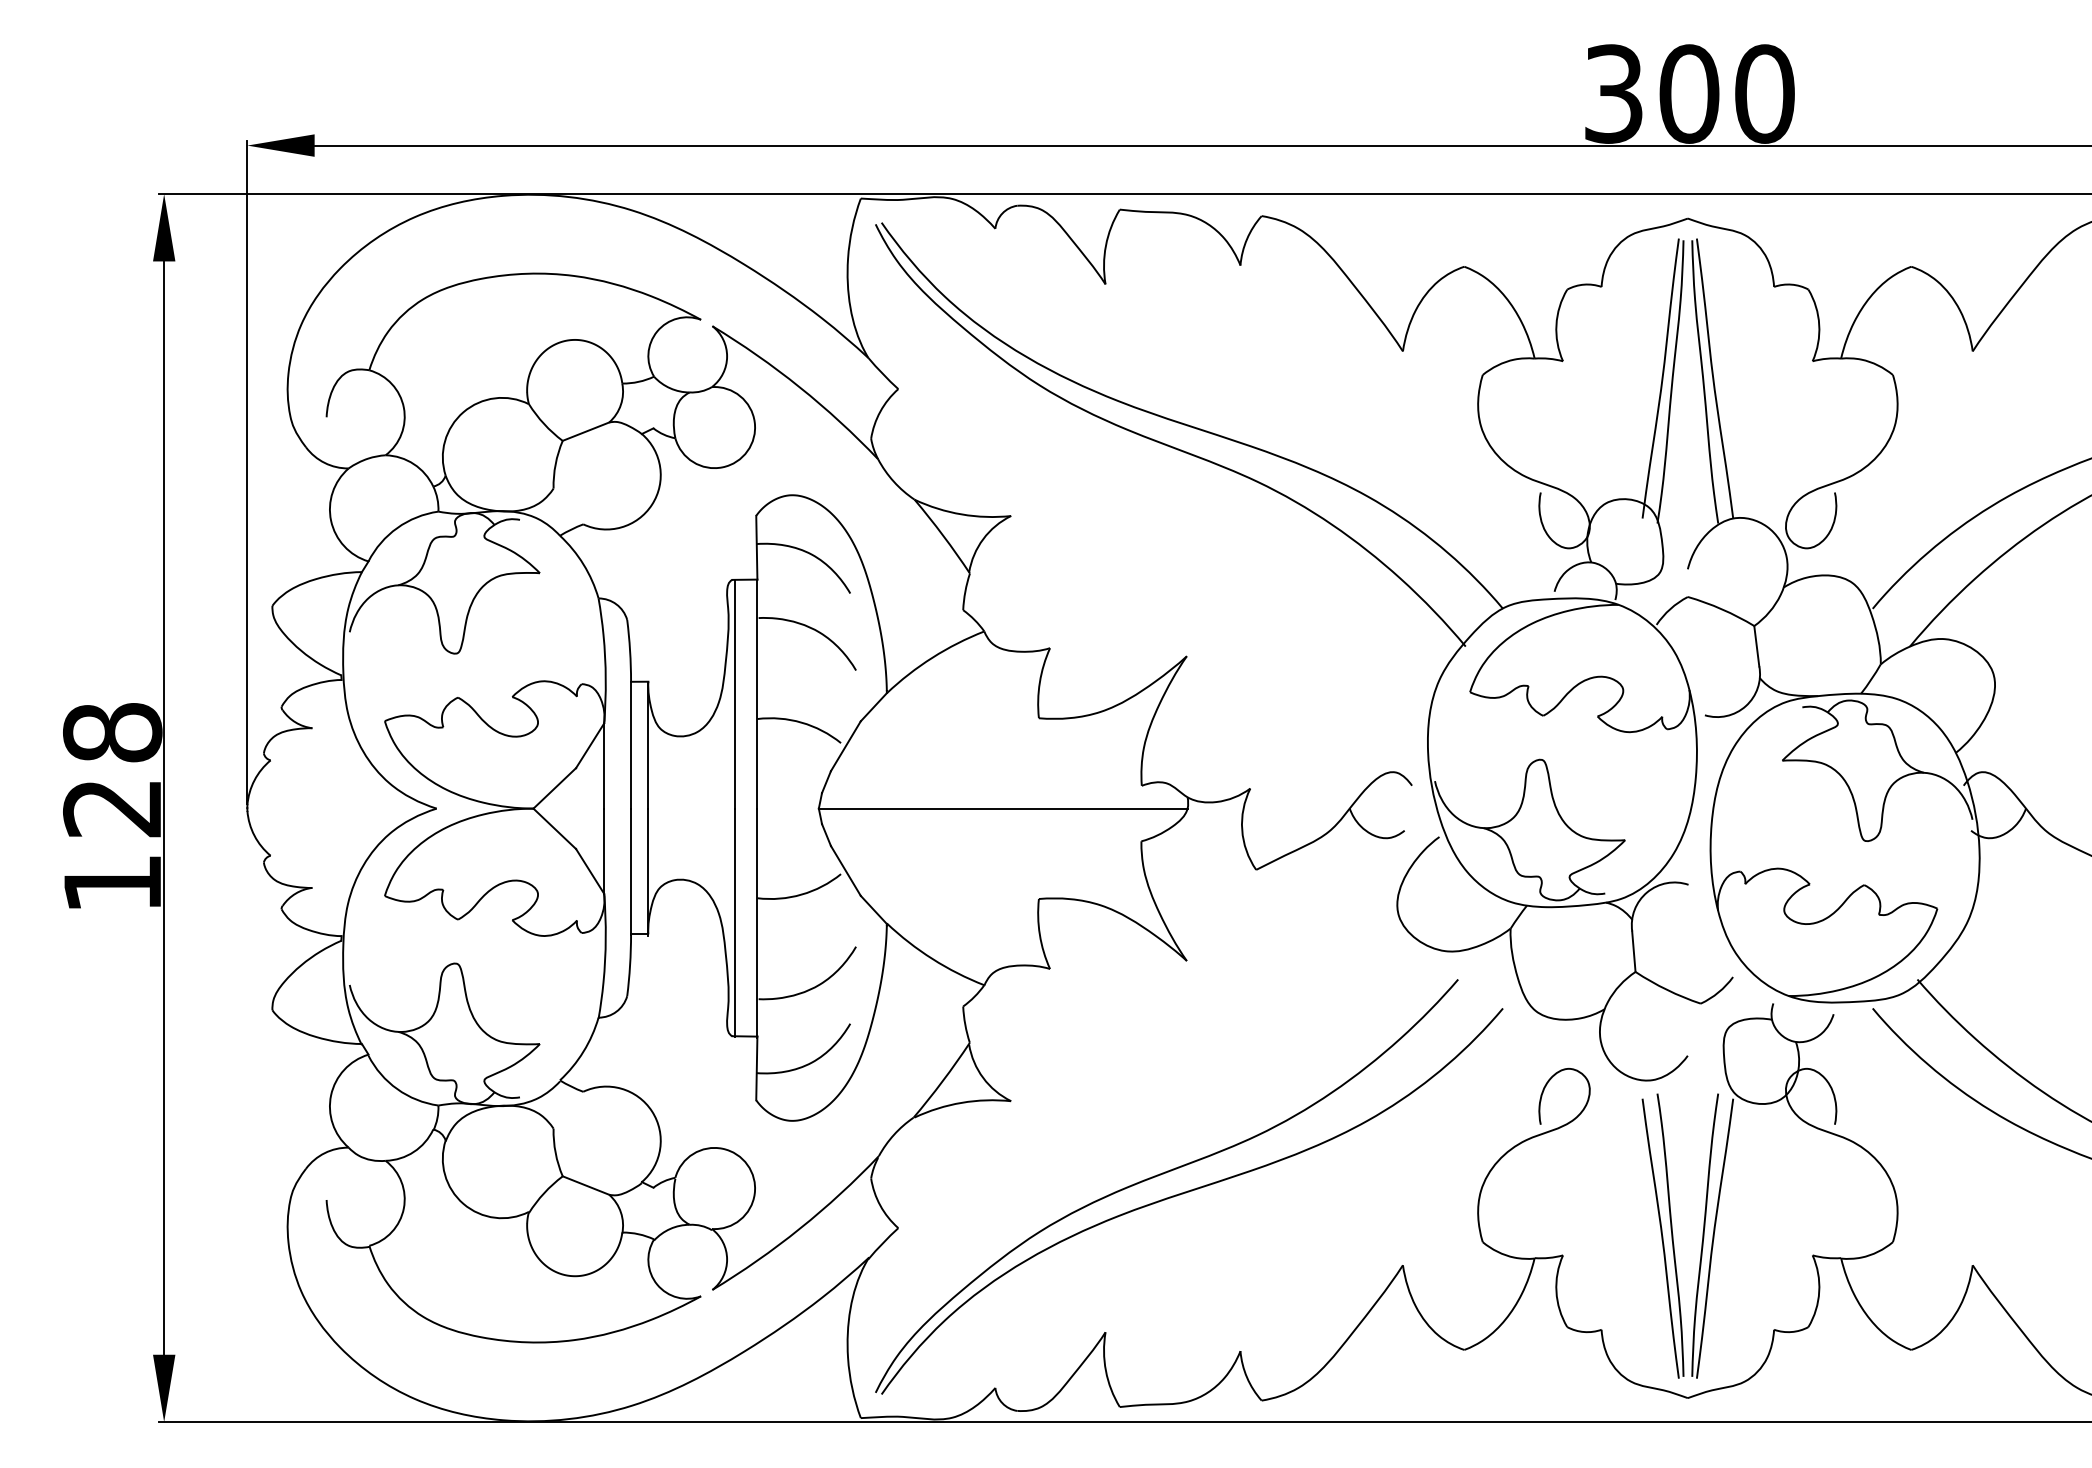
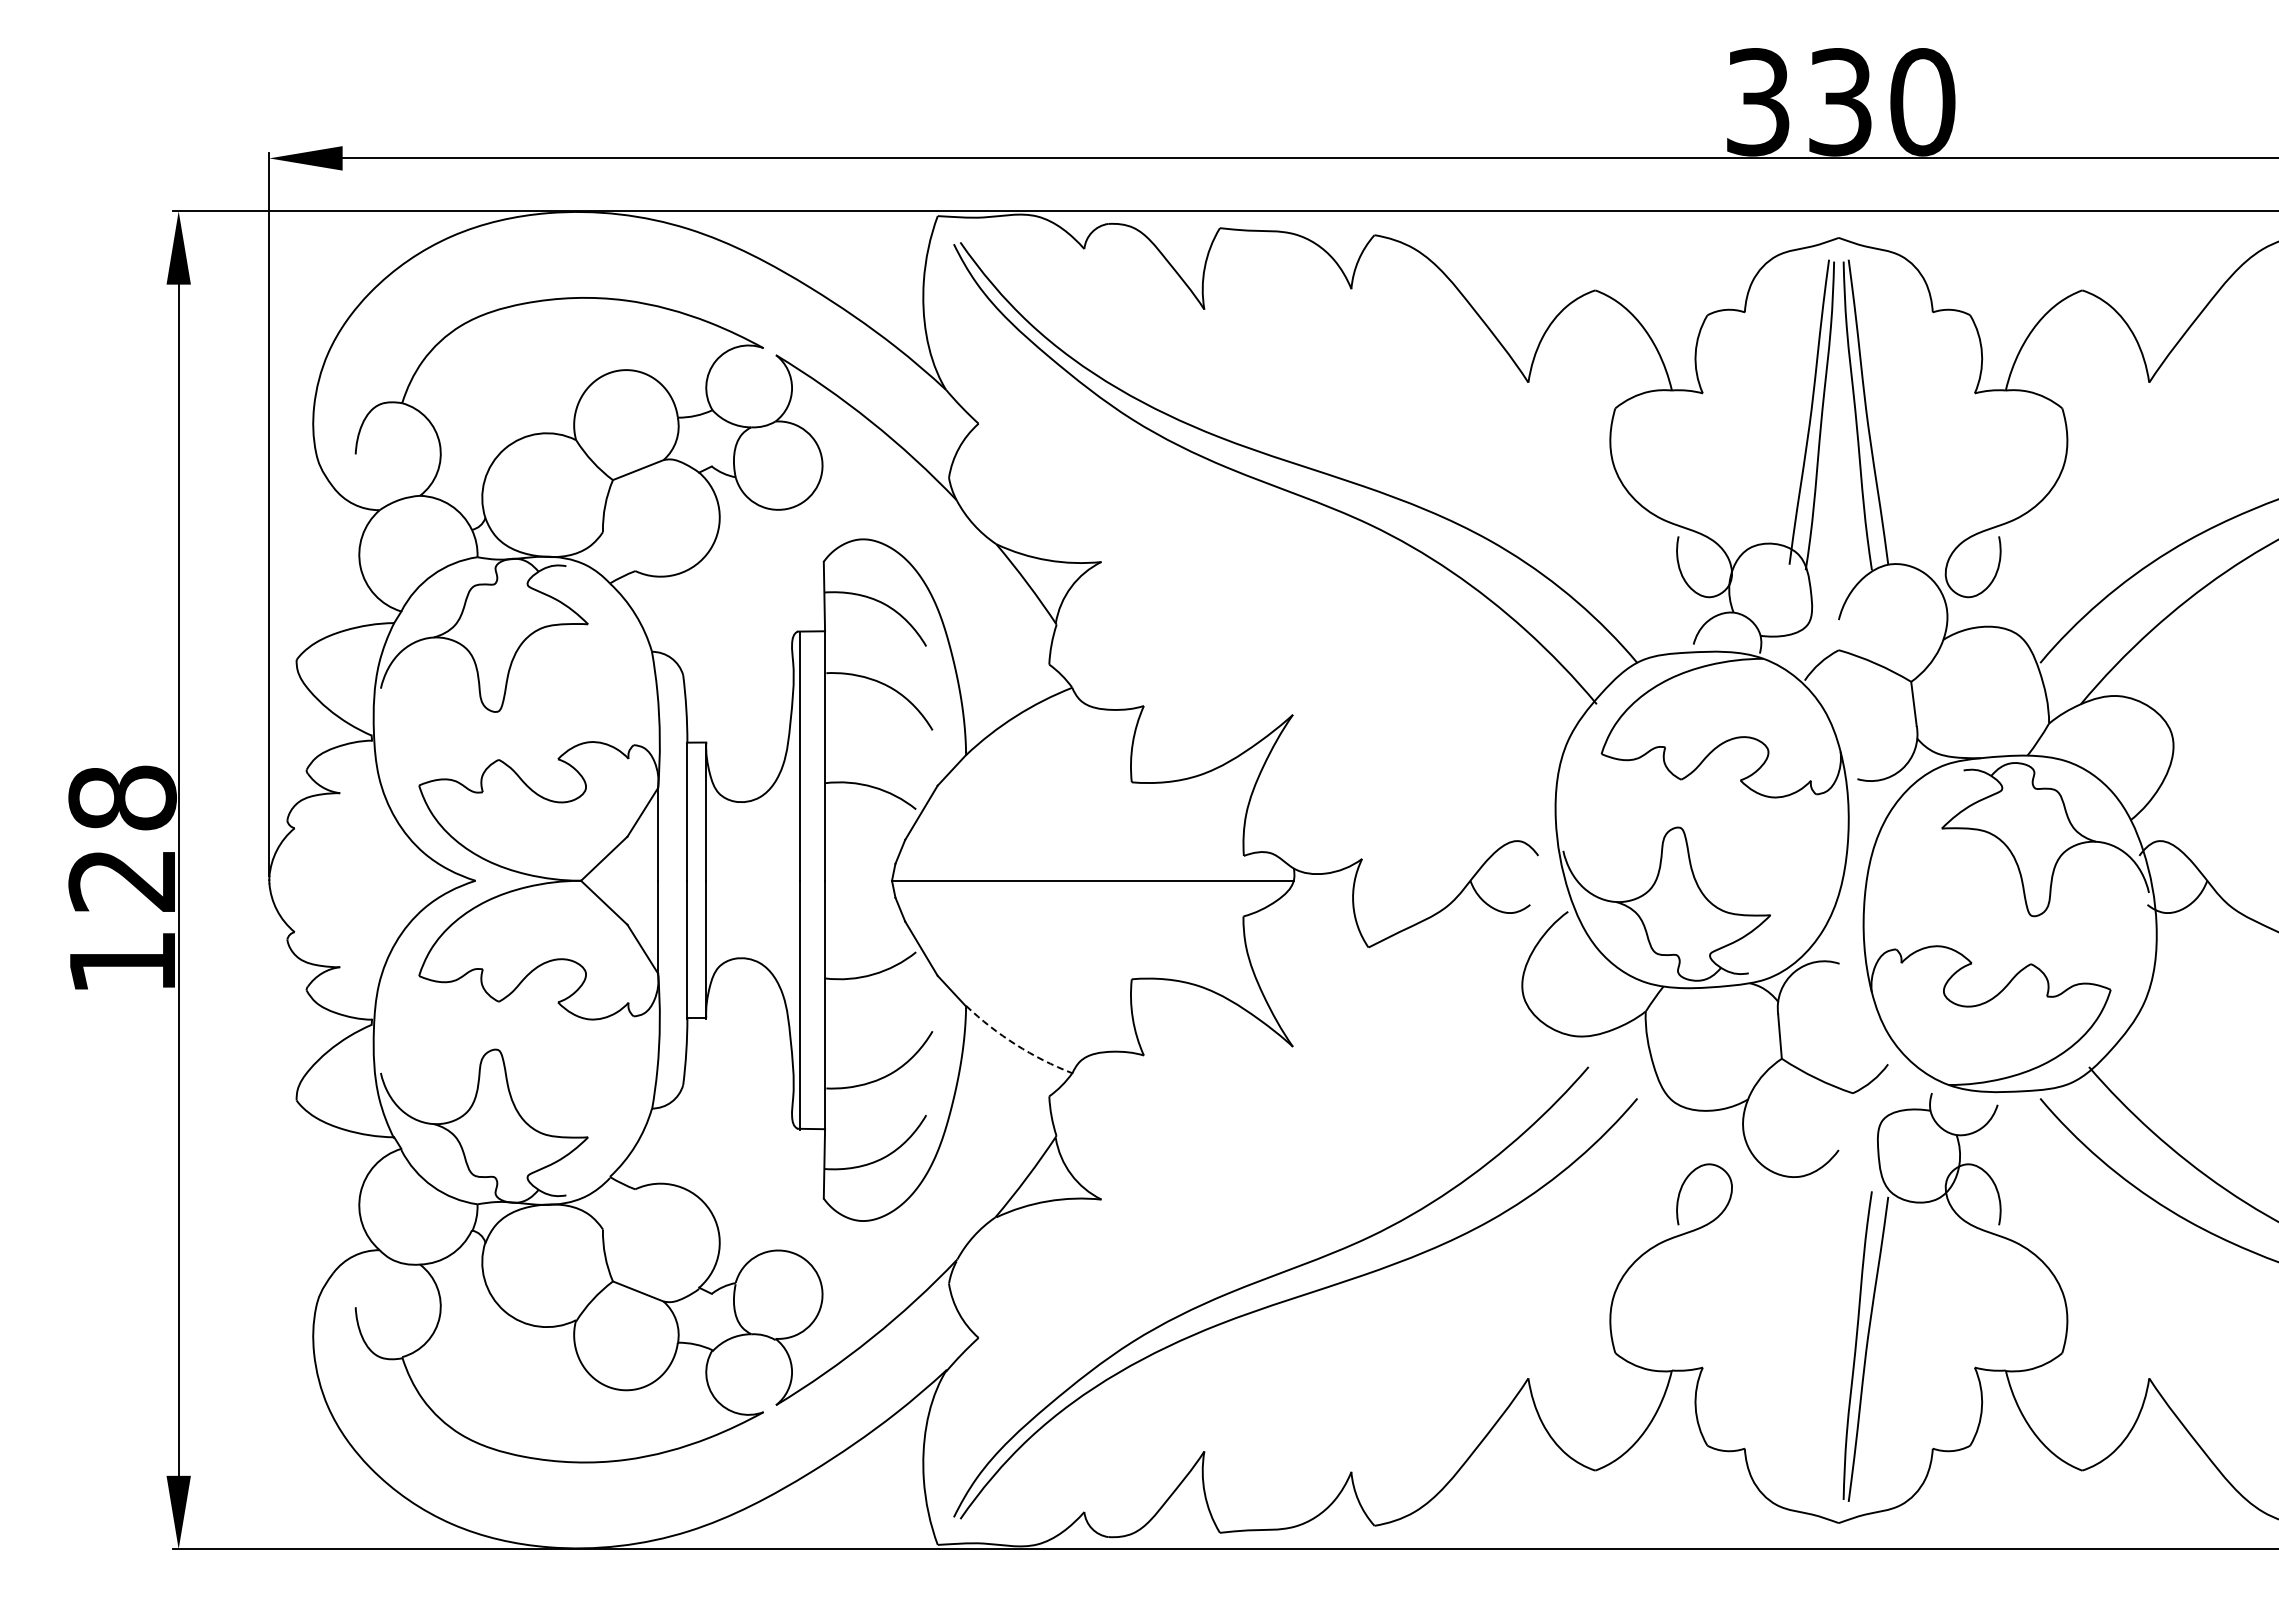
text: (1689, 94) -> (1840, 102), 300 -> 330
arc: (932, 958) -> (1015, 1044), solid -> dashed
part: (1662, 1236) -> (1811, 1346), removed

